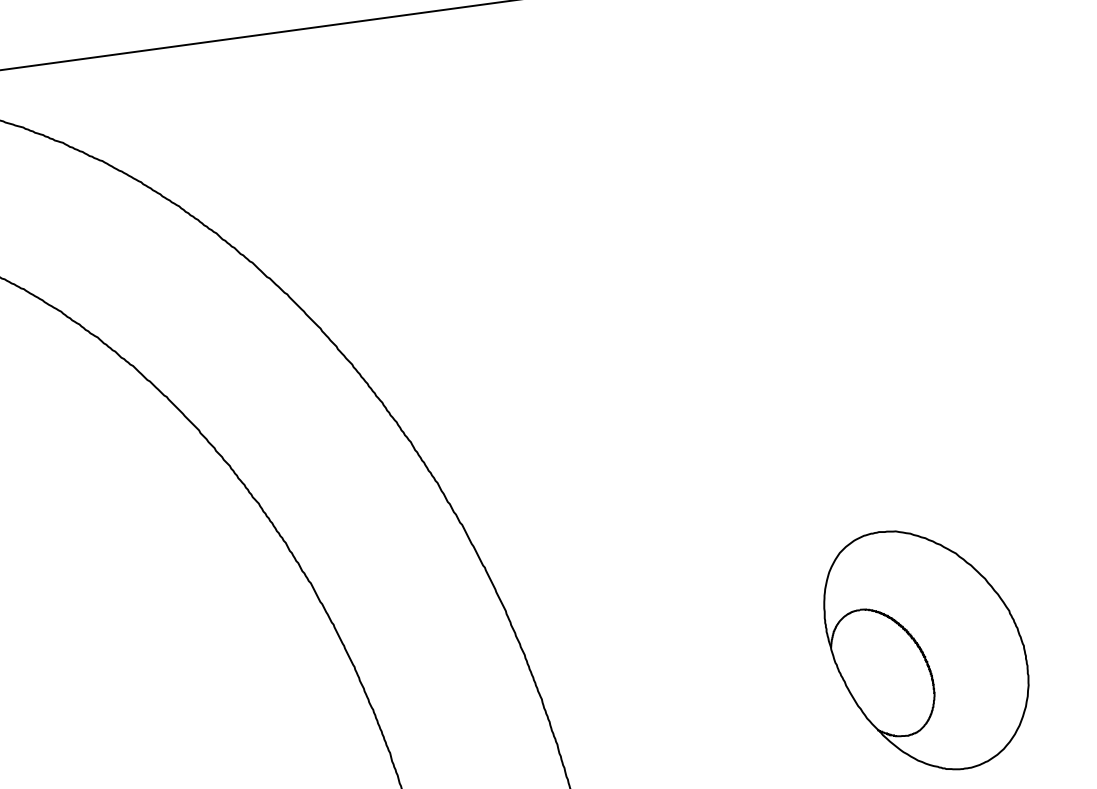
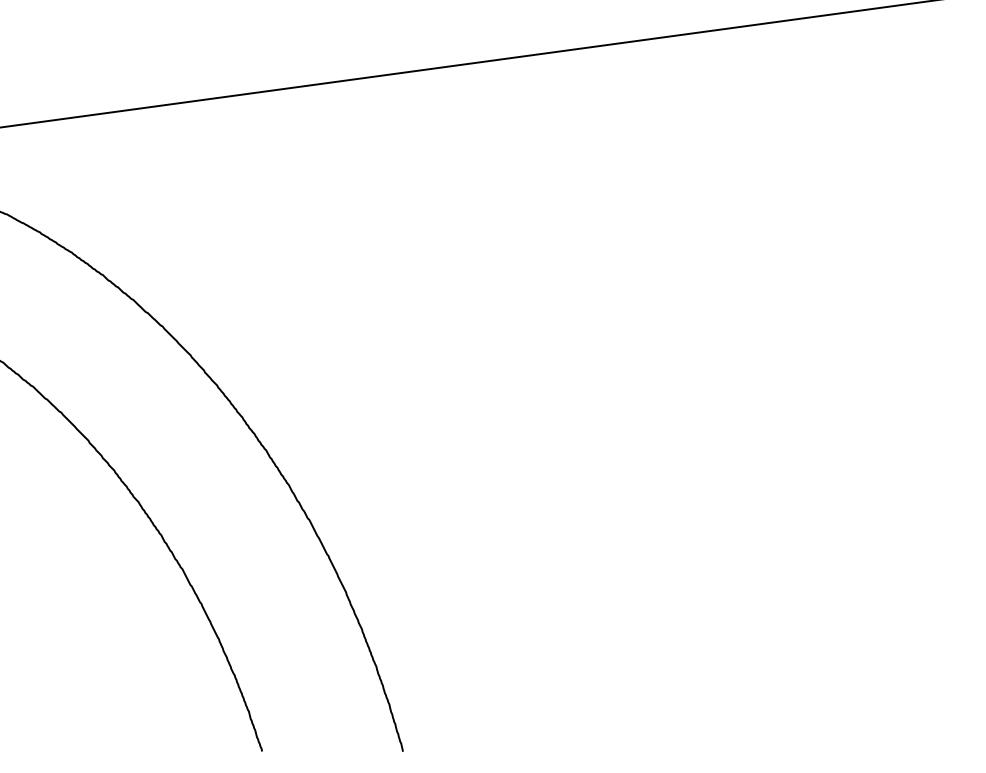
part: (926, 650) -> (699, 625), removed

